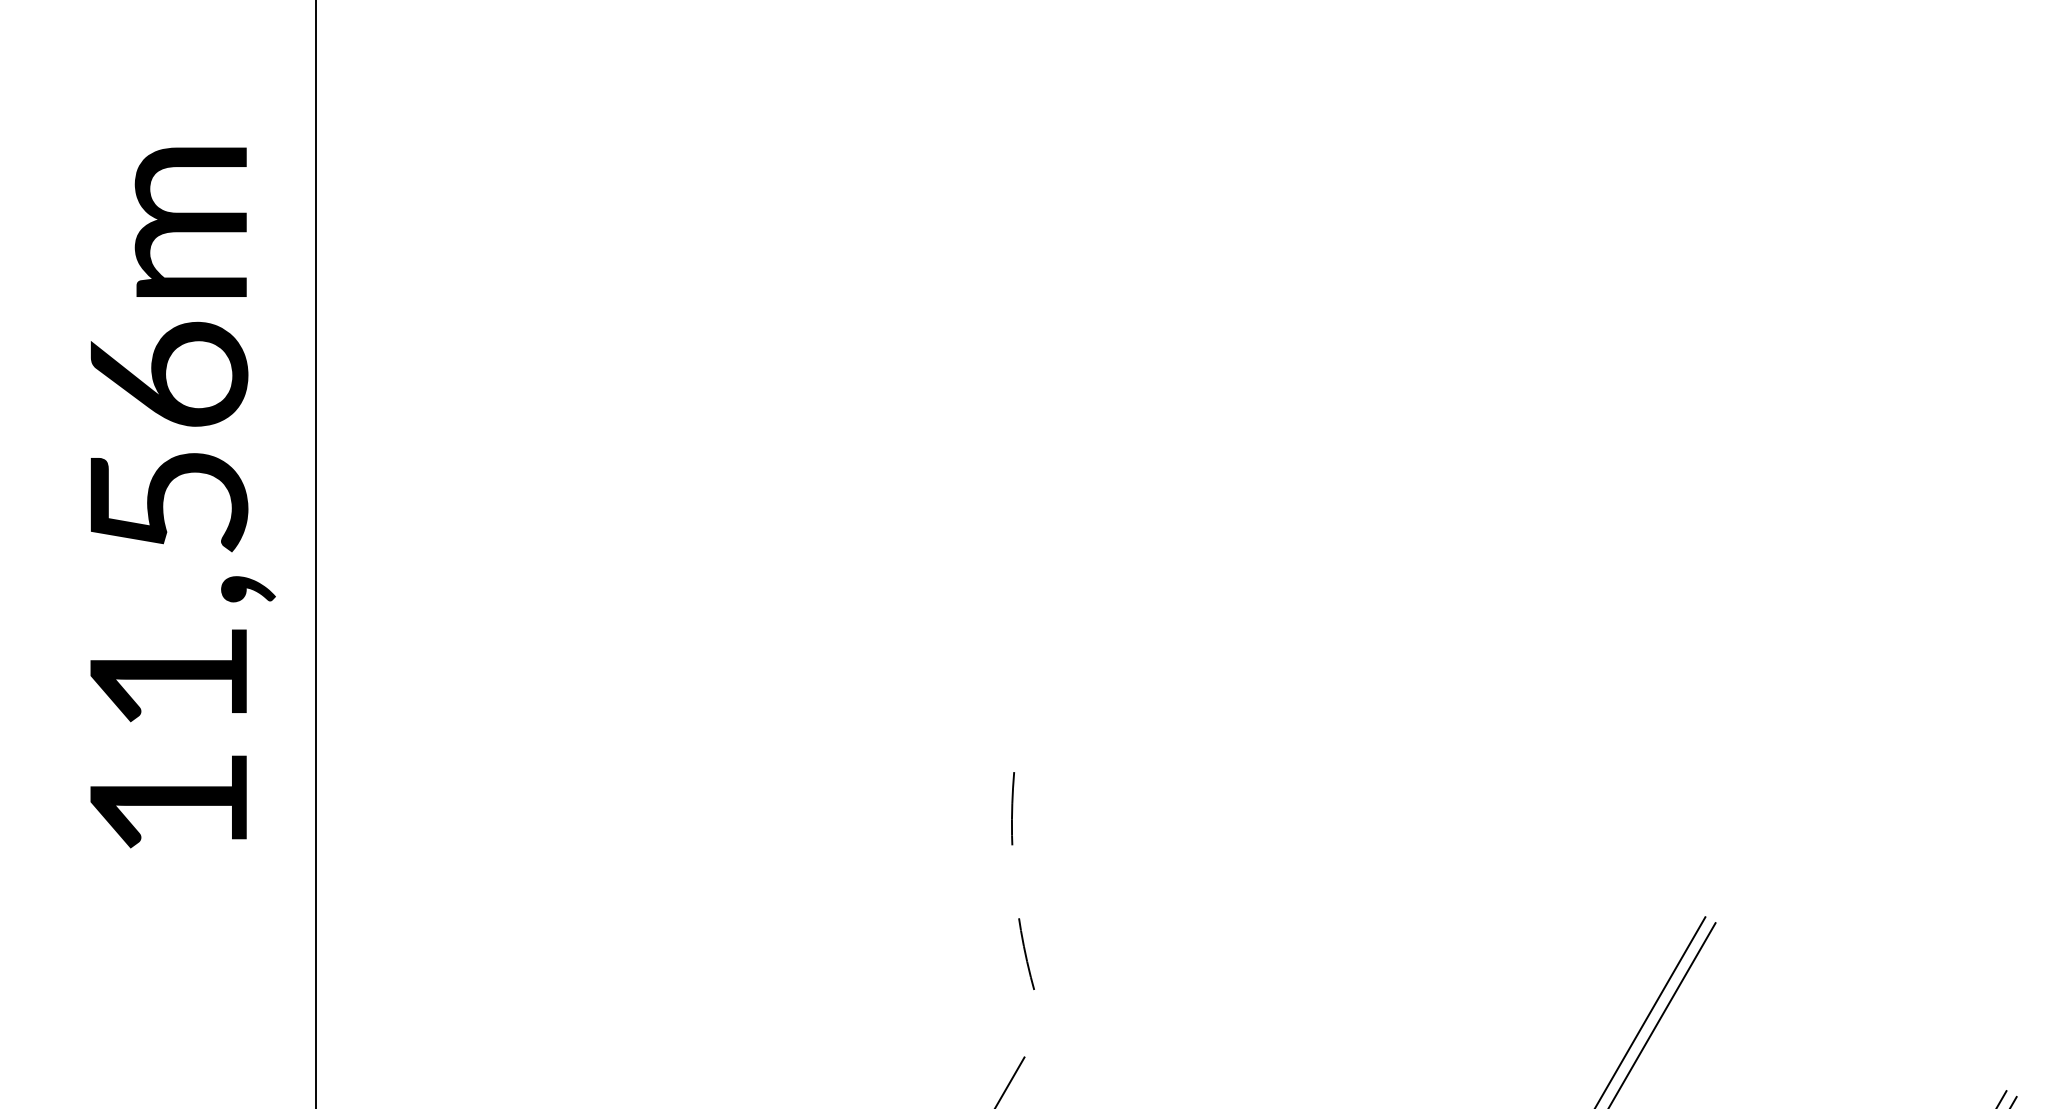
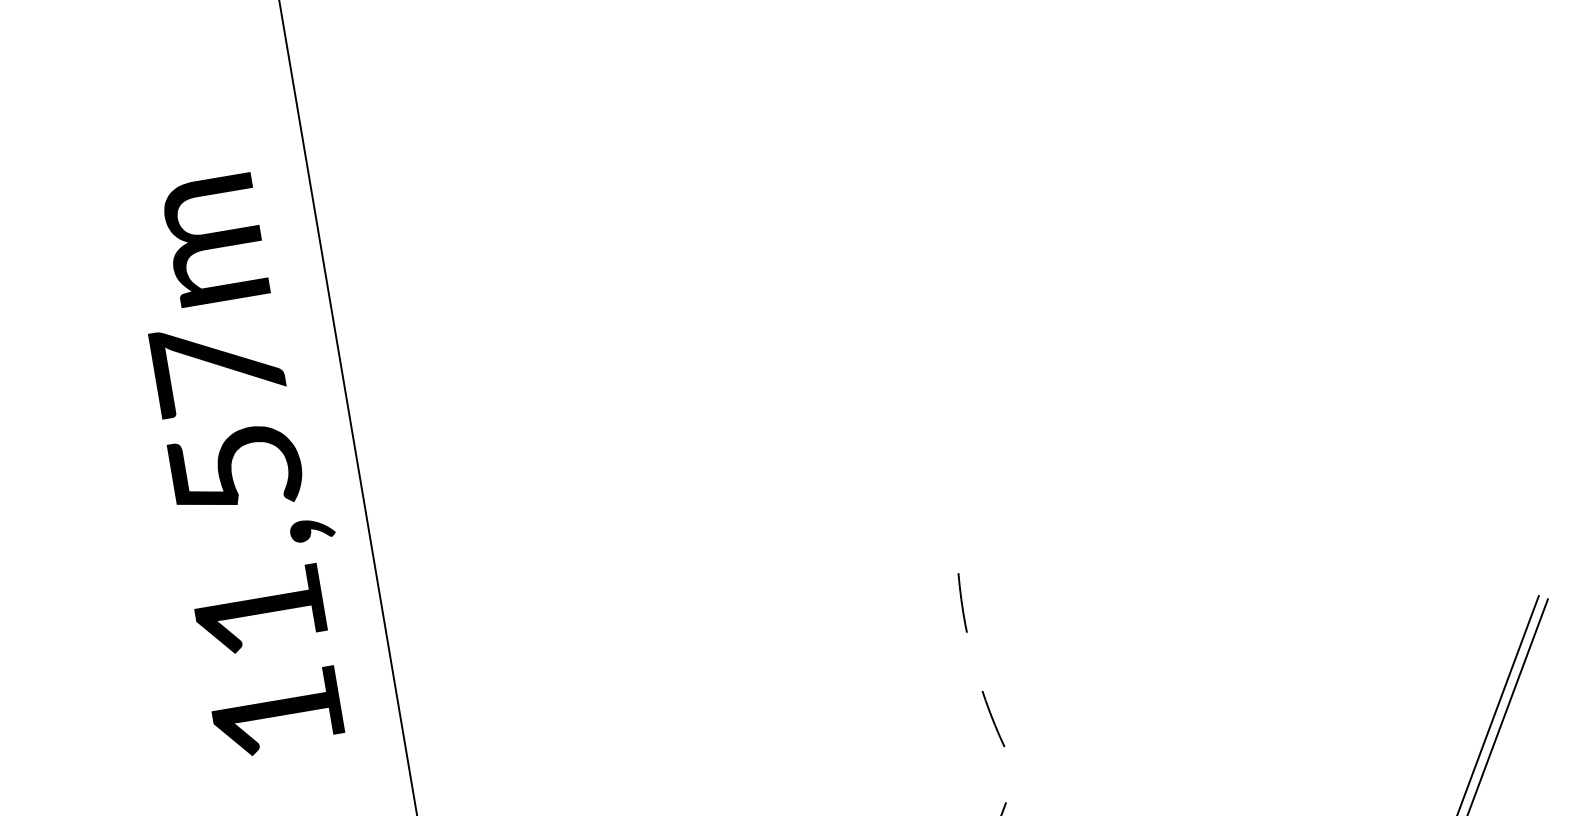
text: (169, 373) -> (218, 365), 11,56m -> 11,57m

